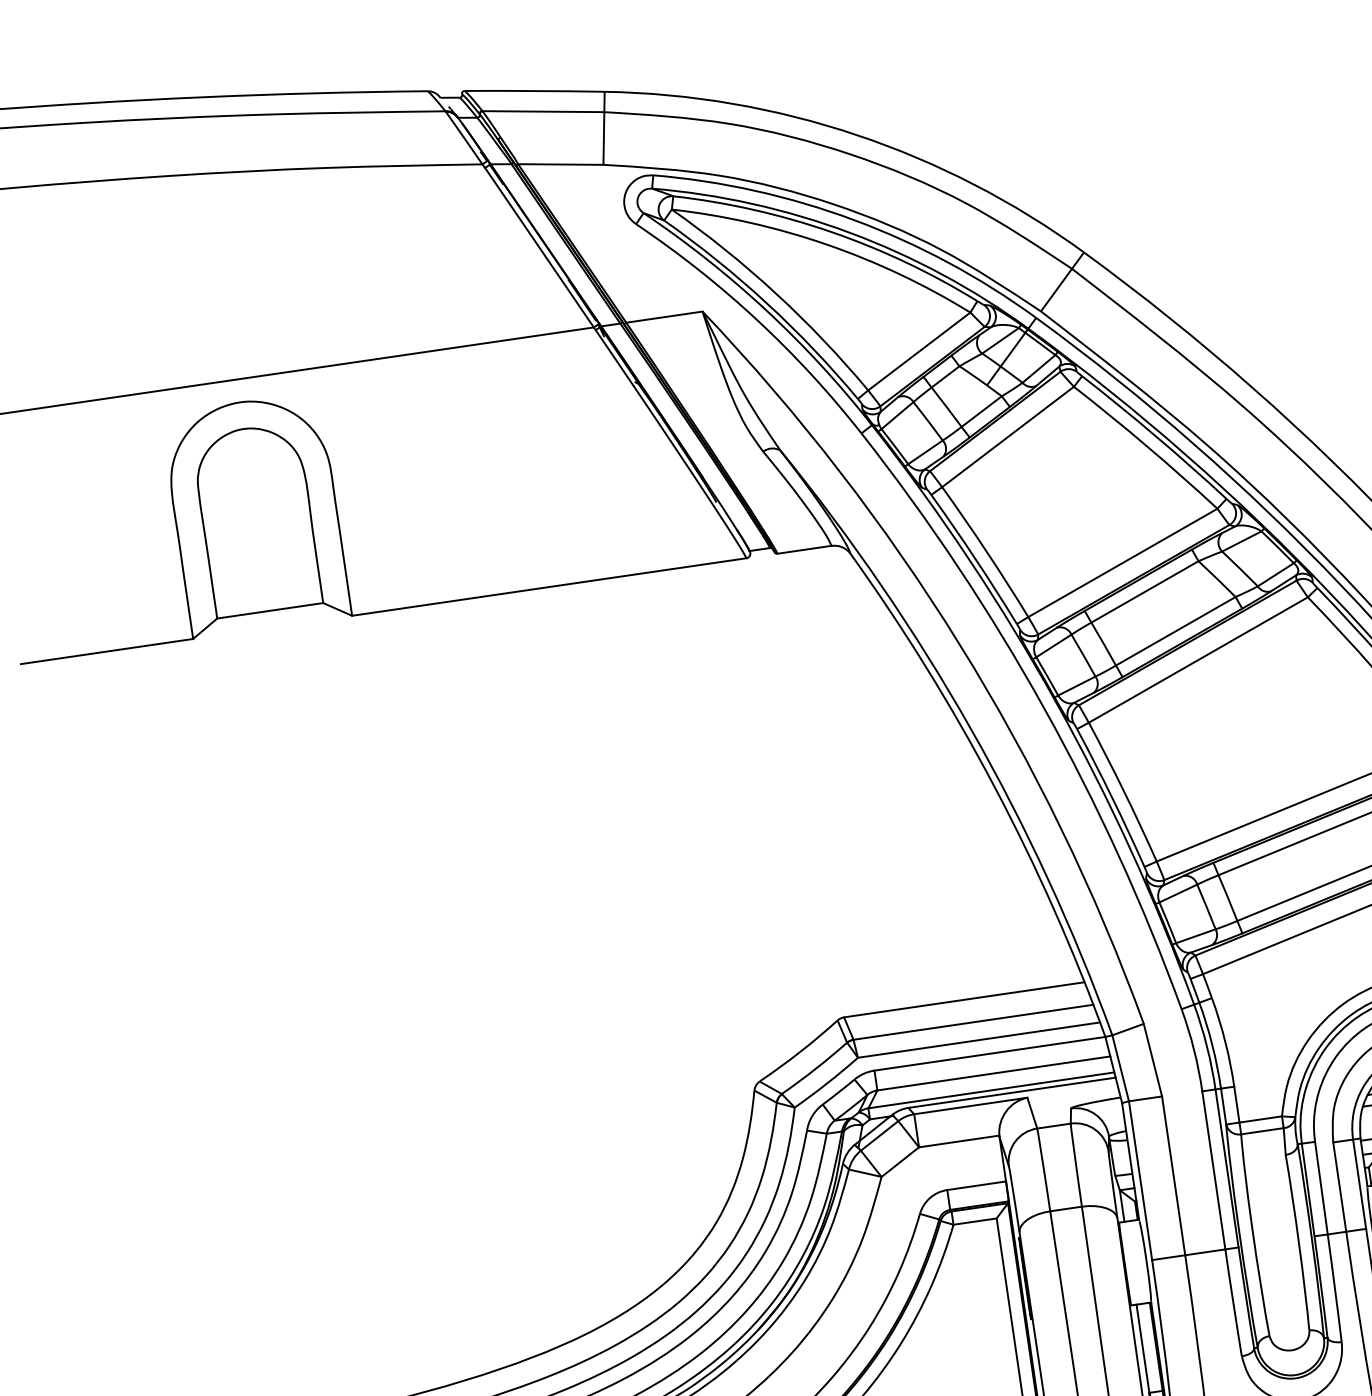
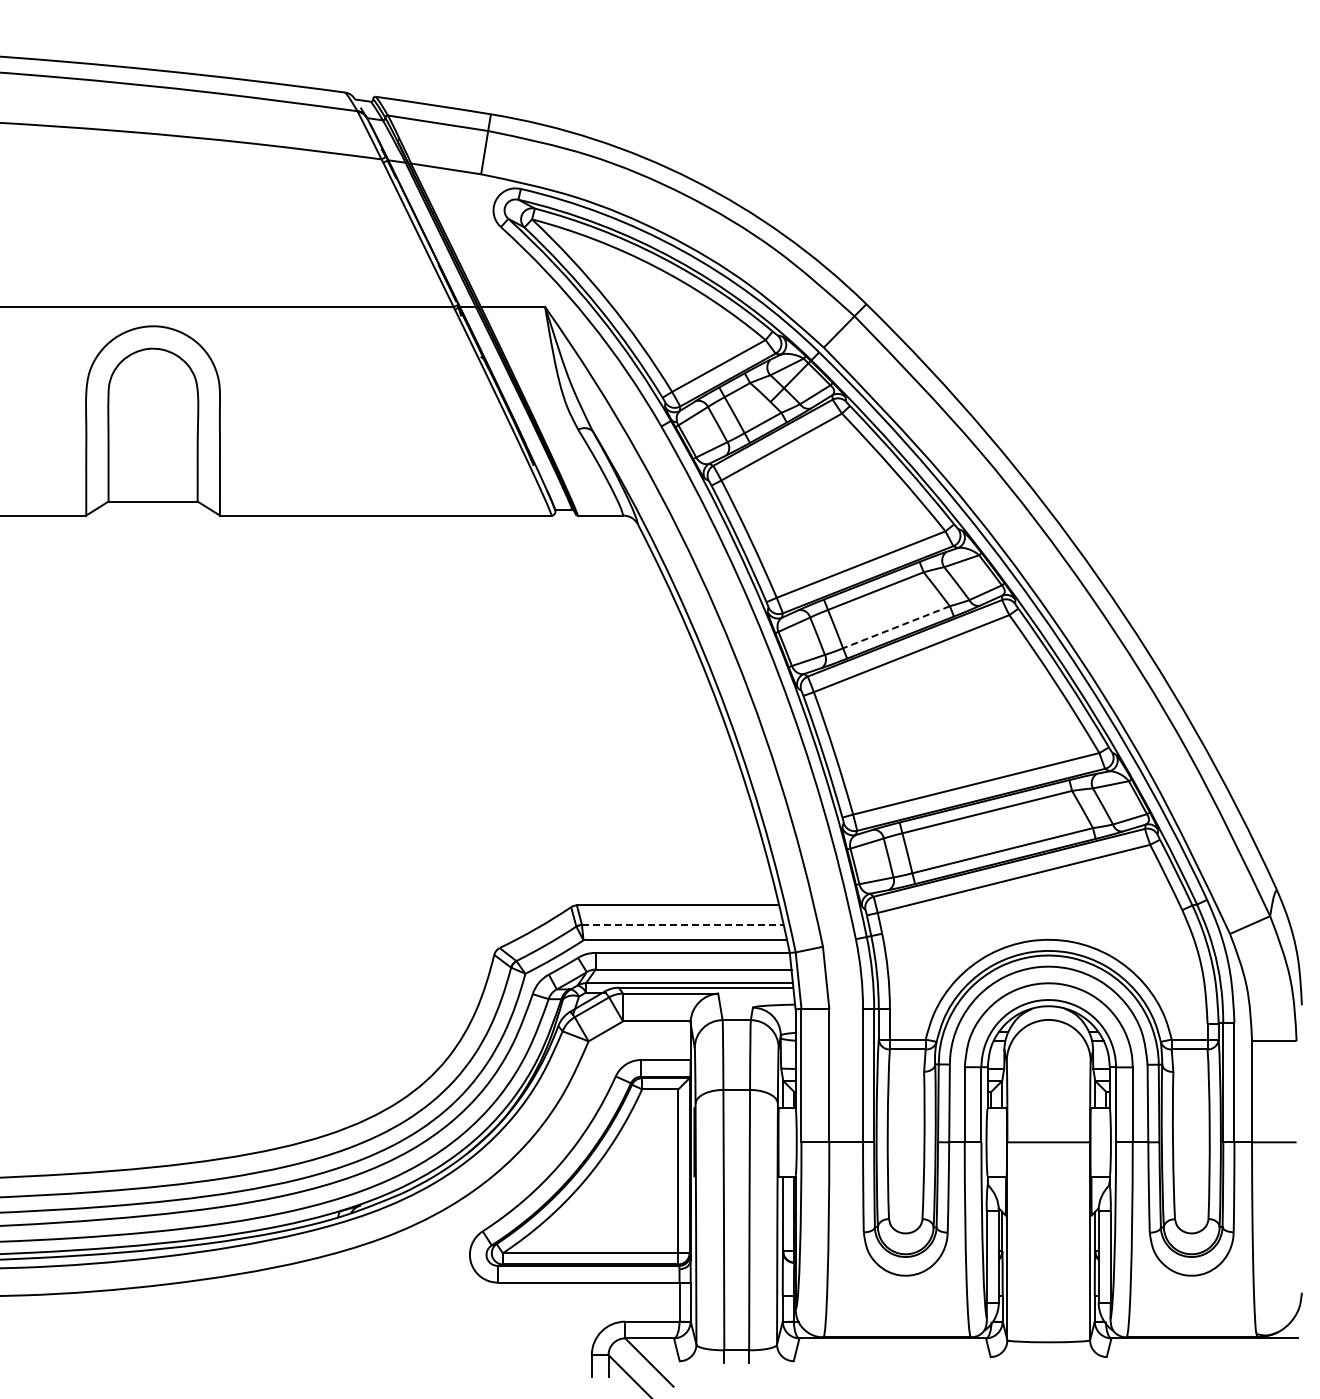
line: (1175, 631) -> (896, 627), solid -> dashed
line: (973, 1022) -> (682, 925), solid -> dashed

